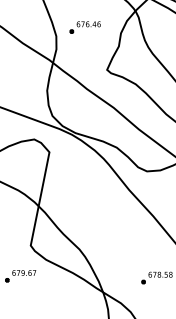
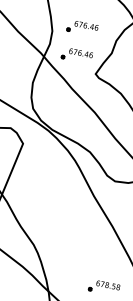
part: (84, 55) -> (76, 55), added

